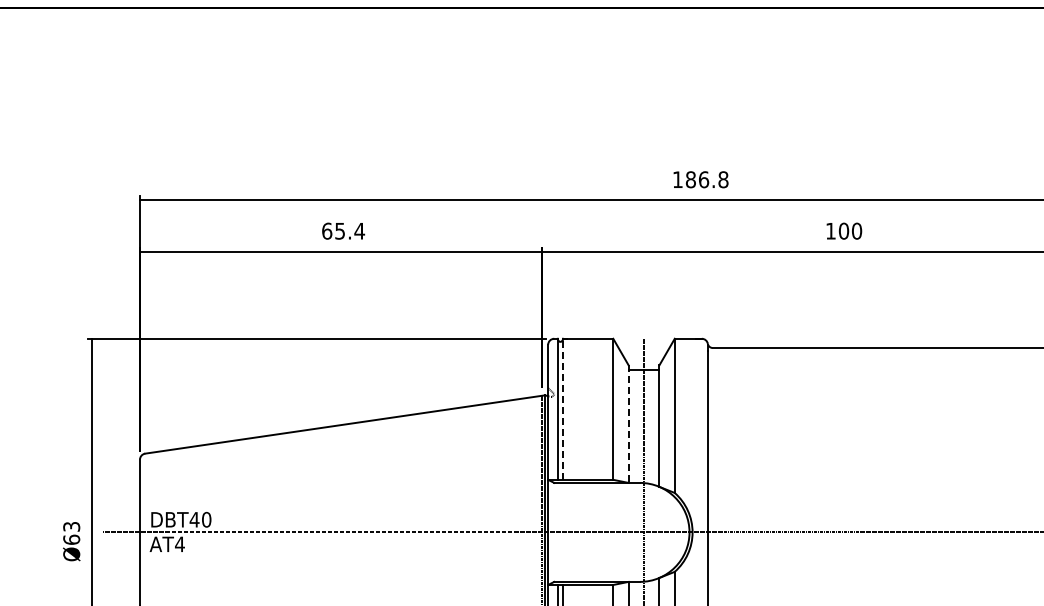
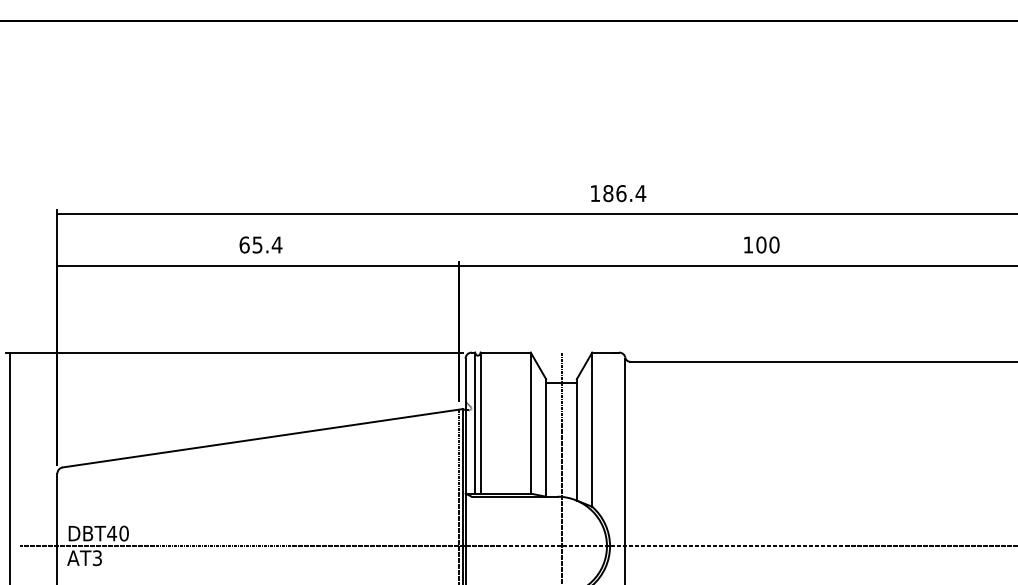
text: (723, 179) -> (640, 193), 186.8 -> 186.4
line: (563, 409) -> (480, 423), dashed -> solid
line: (628, 424) -> (545, 438), dashed -> solid
text: (179, 544) -> (96, 558), AT4 -> AT3

